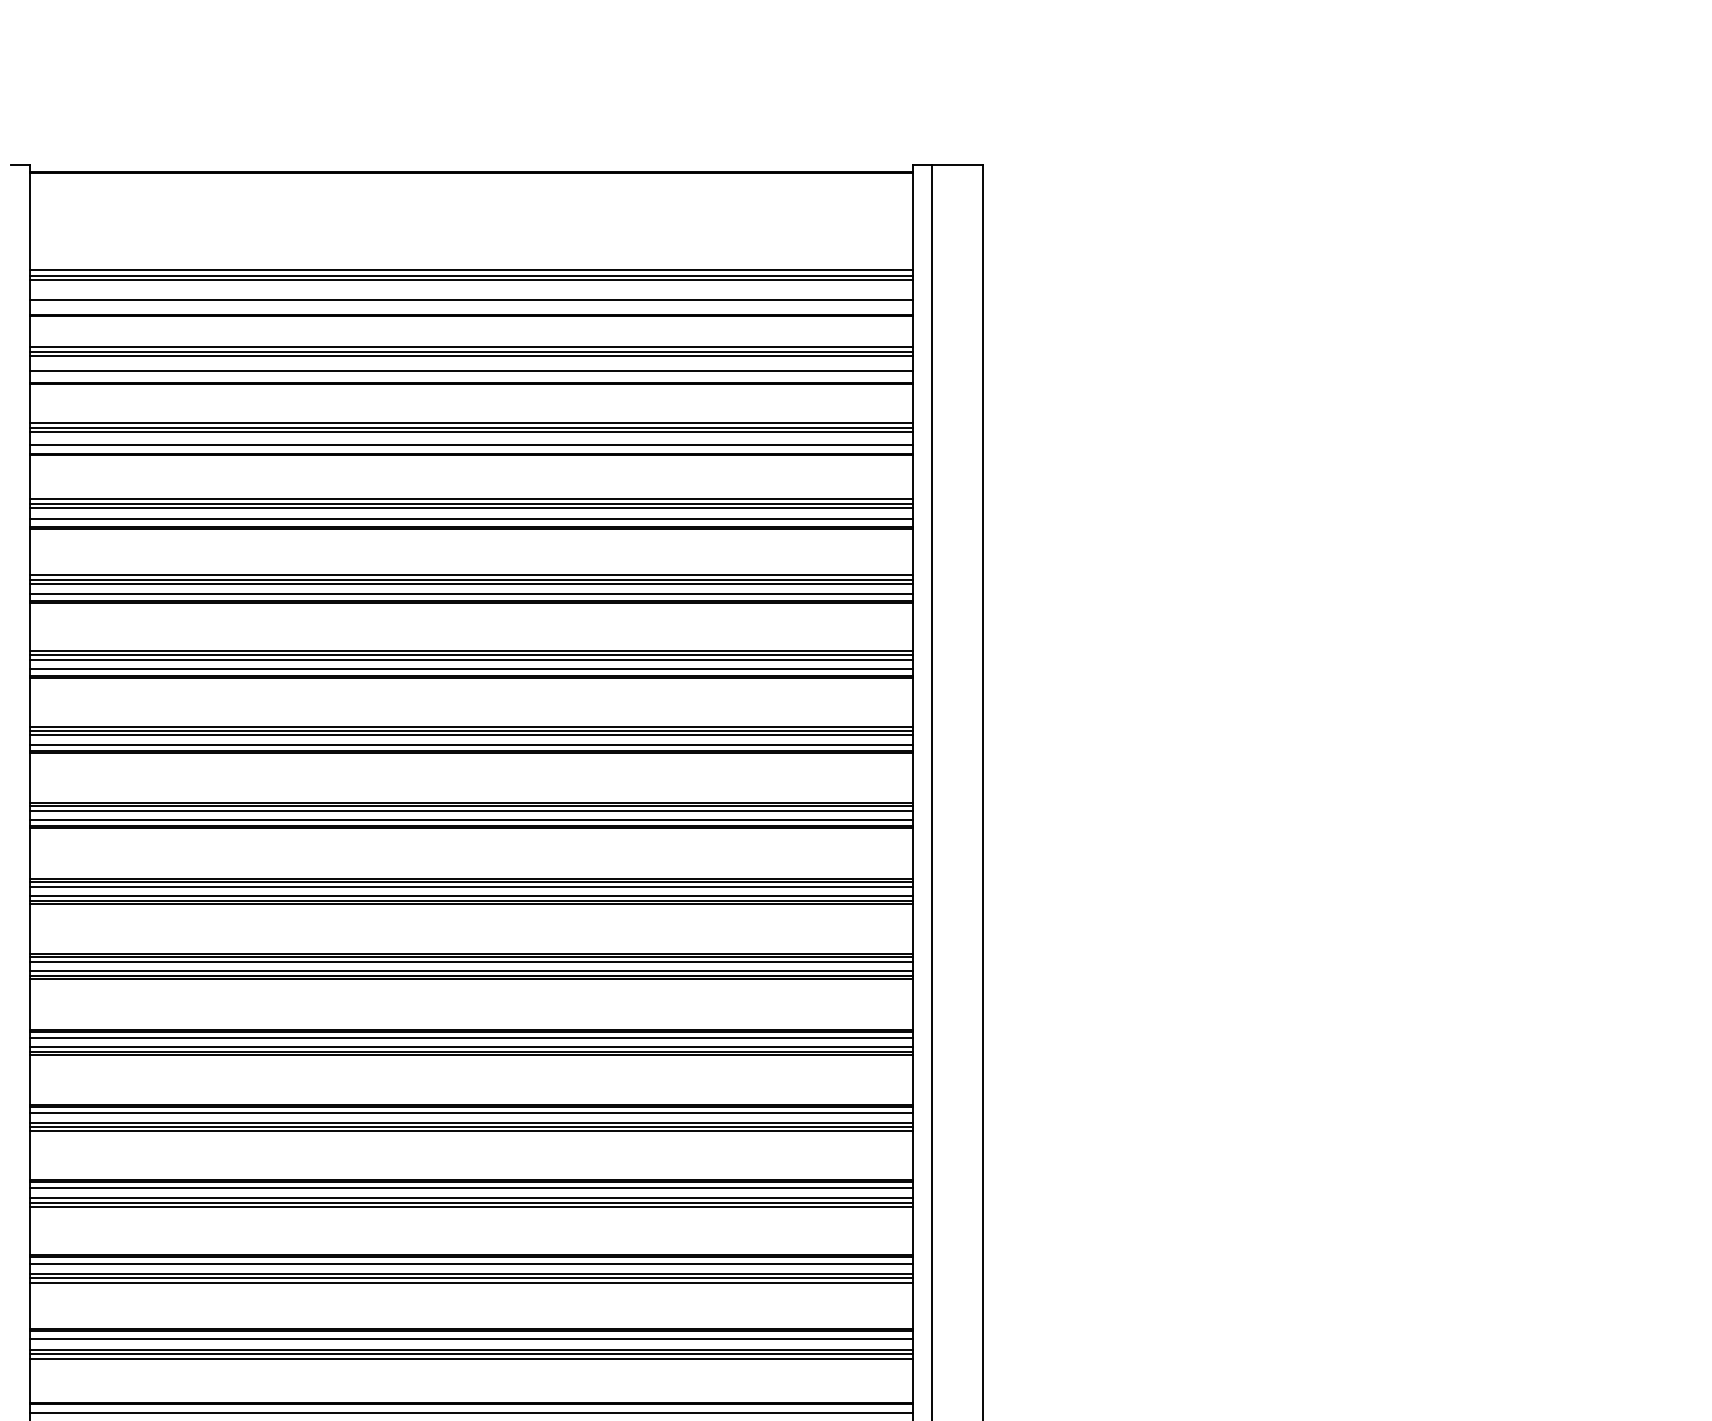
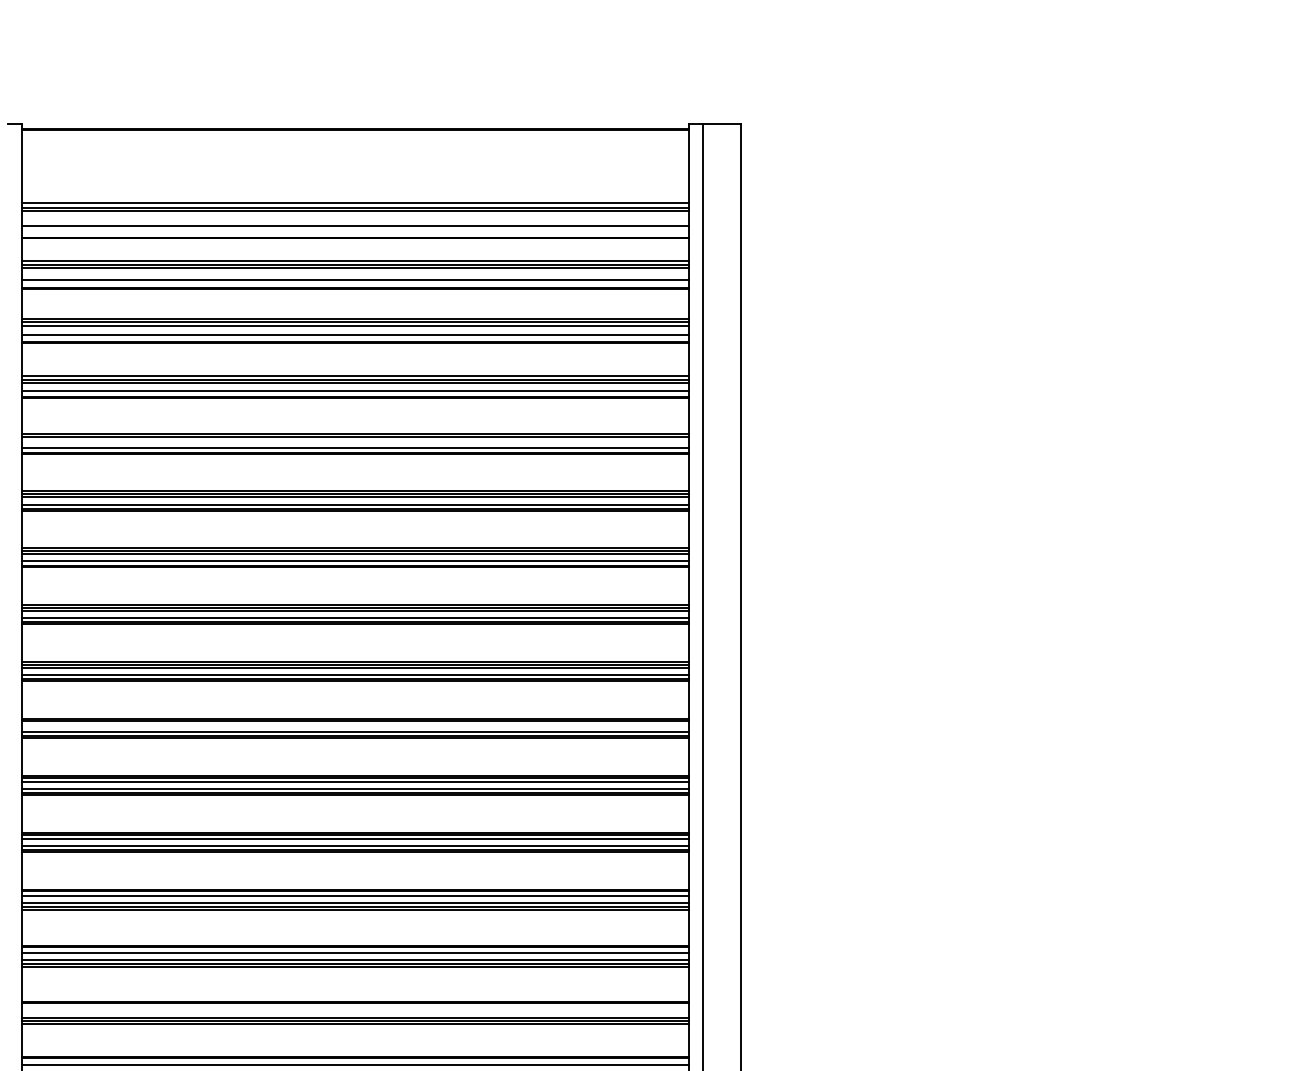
line: (471, 583) -> (355, 439), removed
line: (471, 962) -> (355, 725), removed
line: (471, 1338) -> (355, 1009), removed

